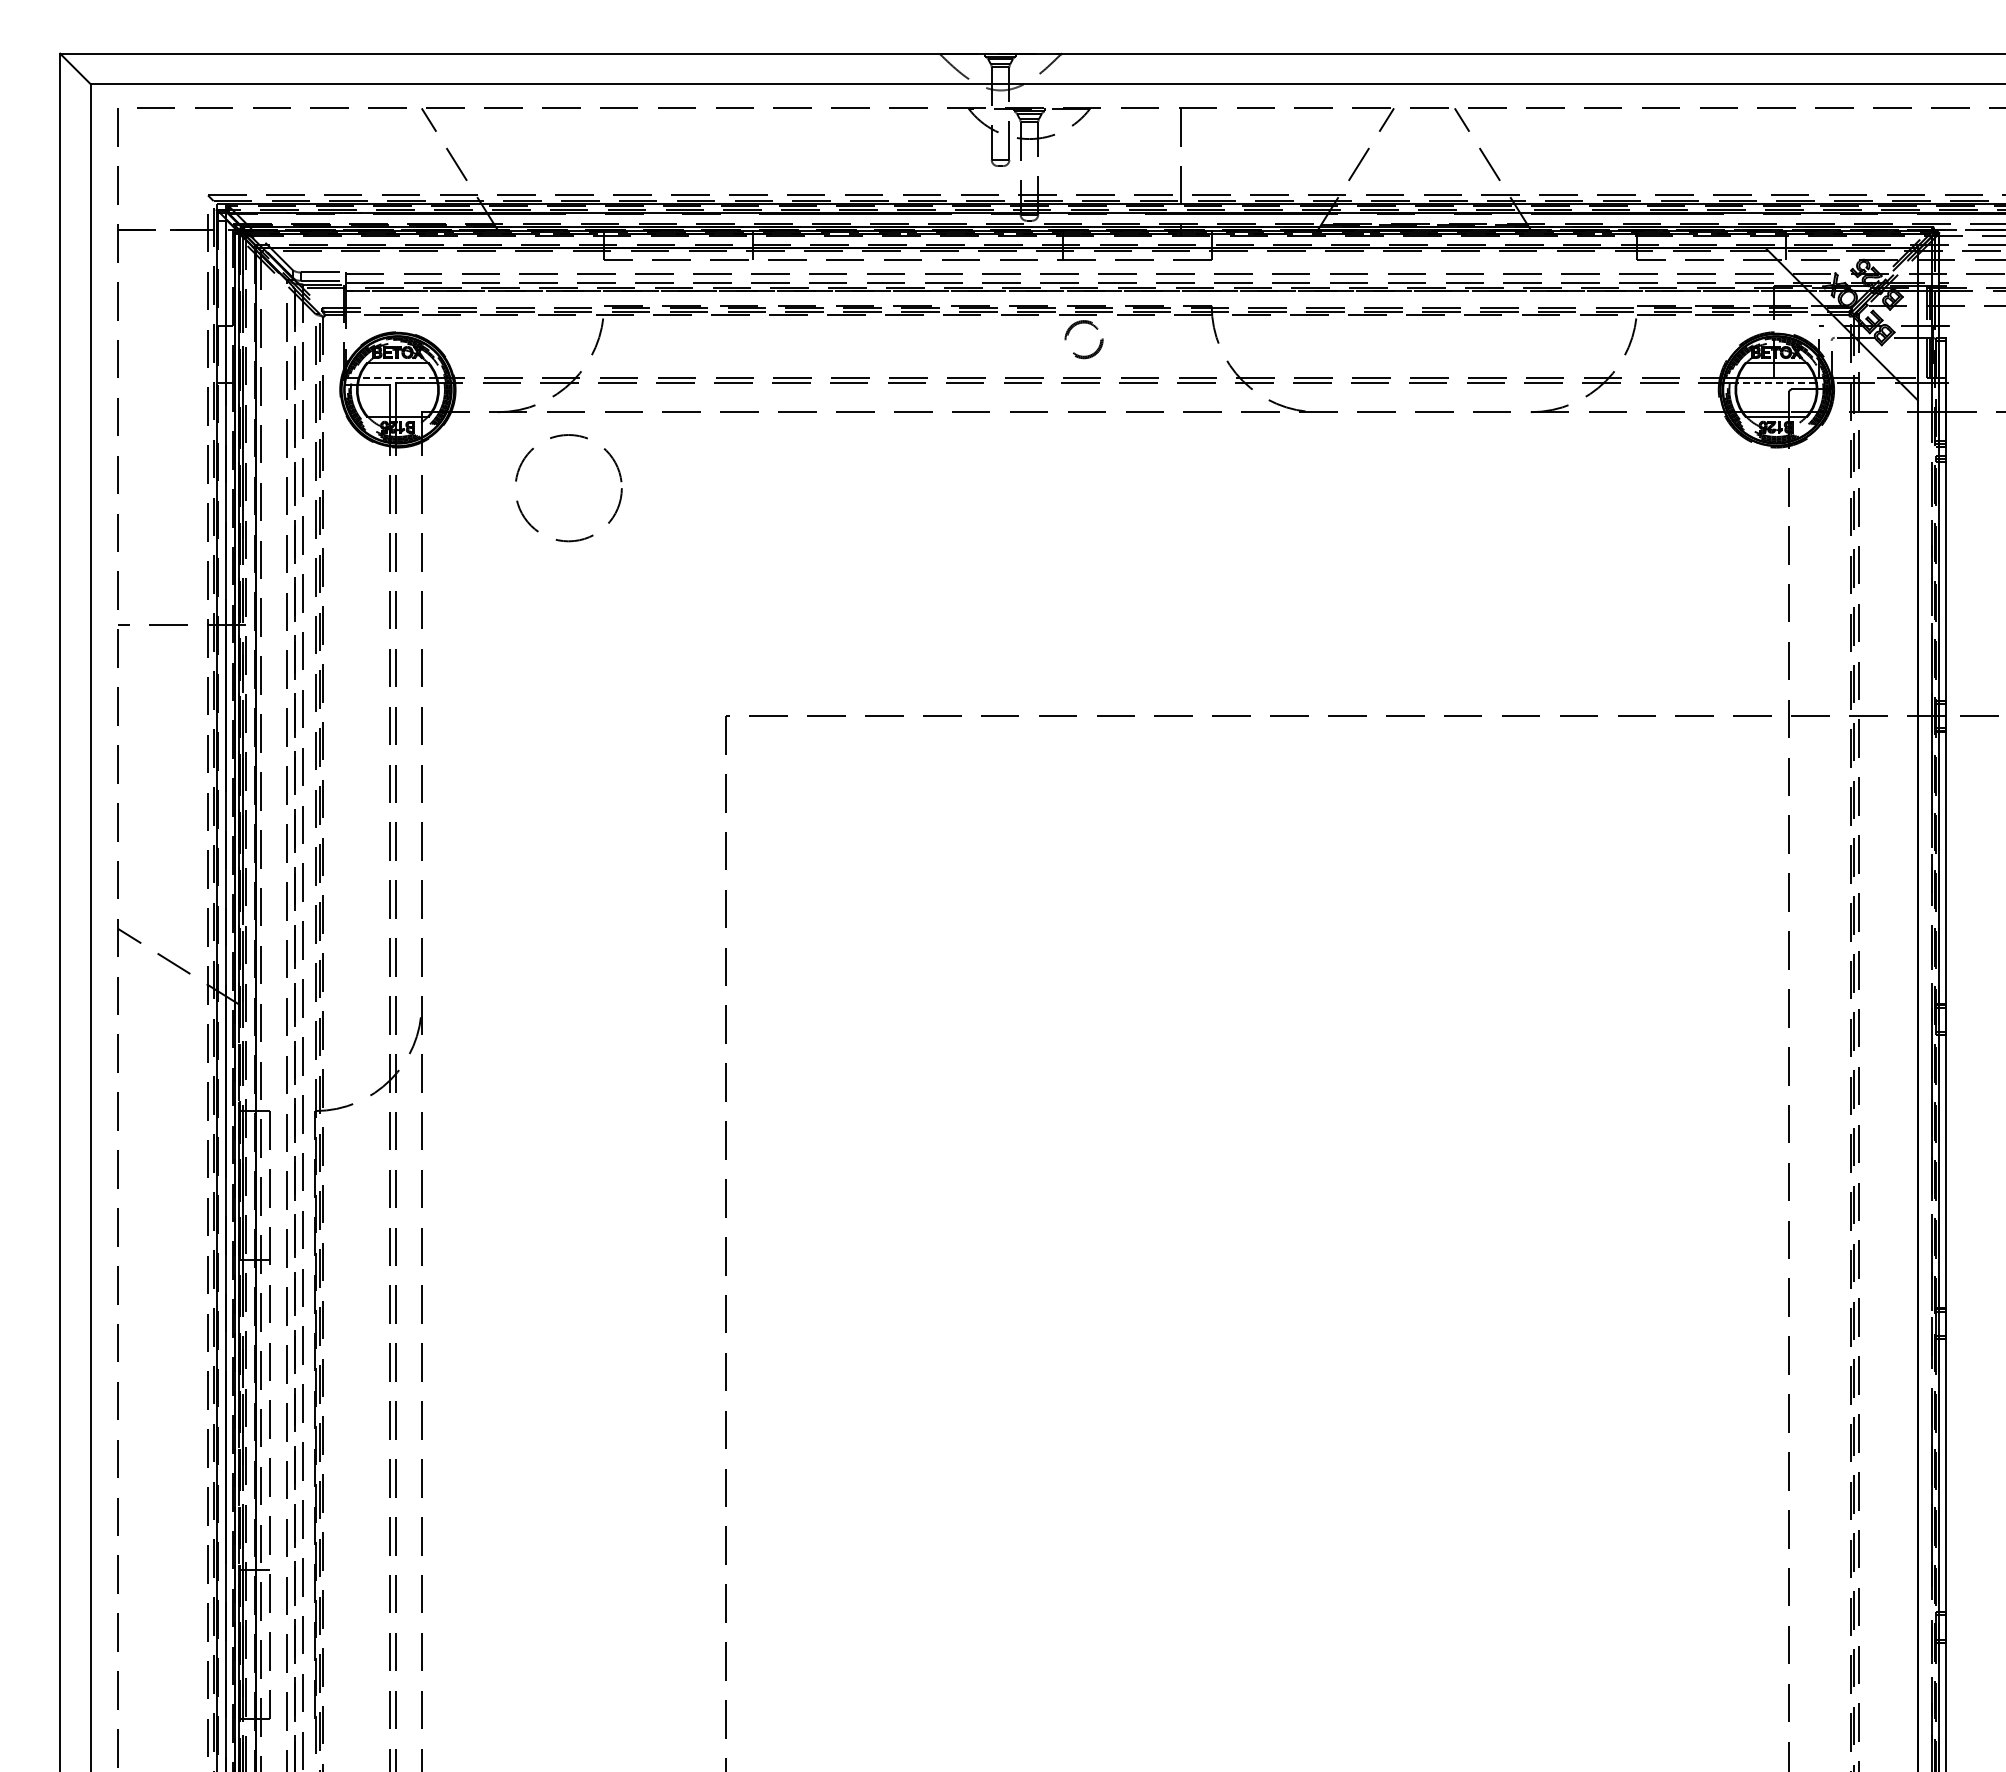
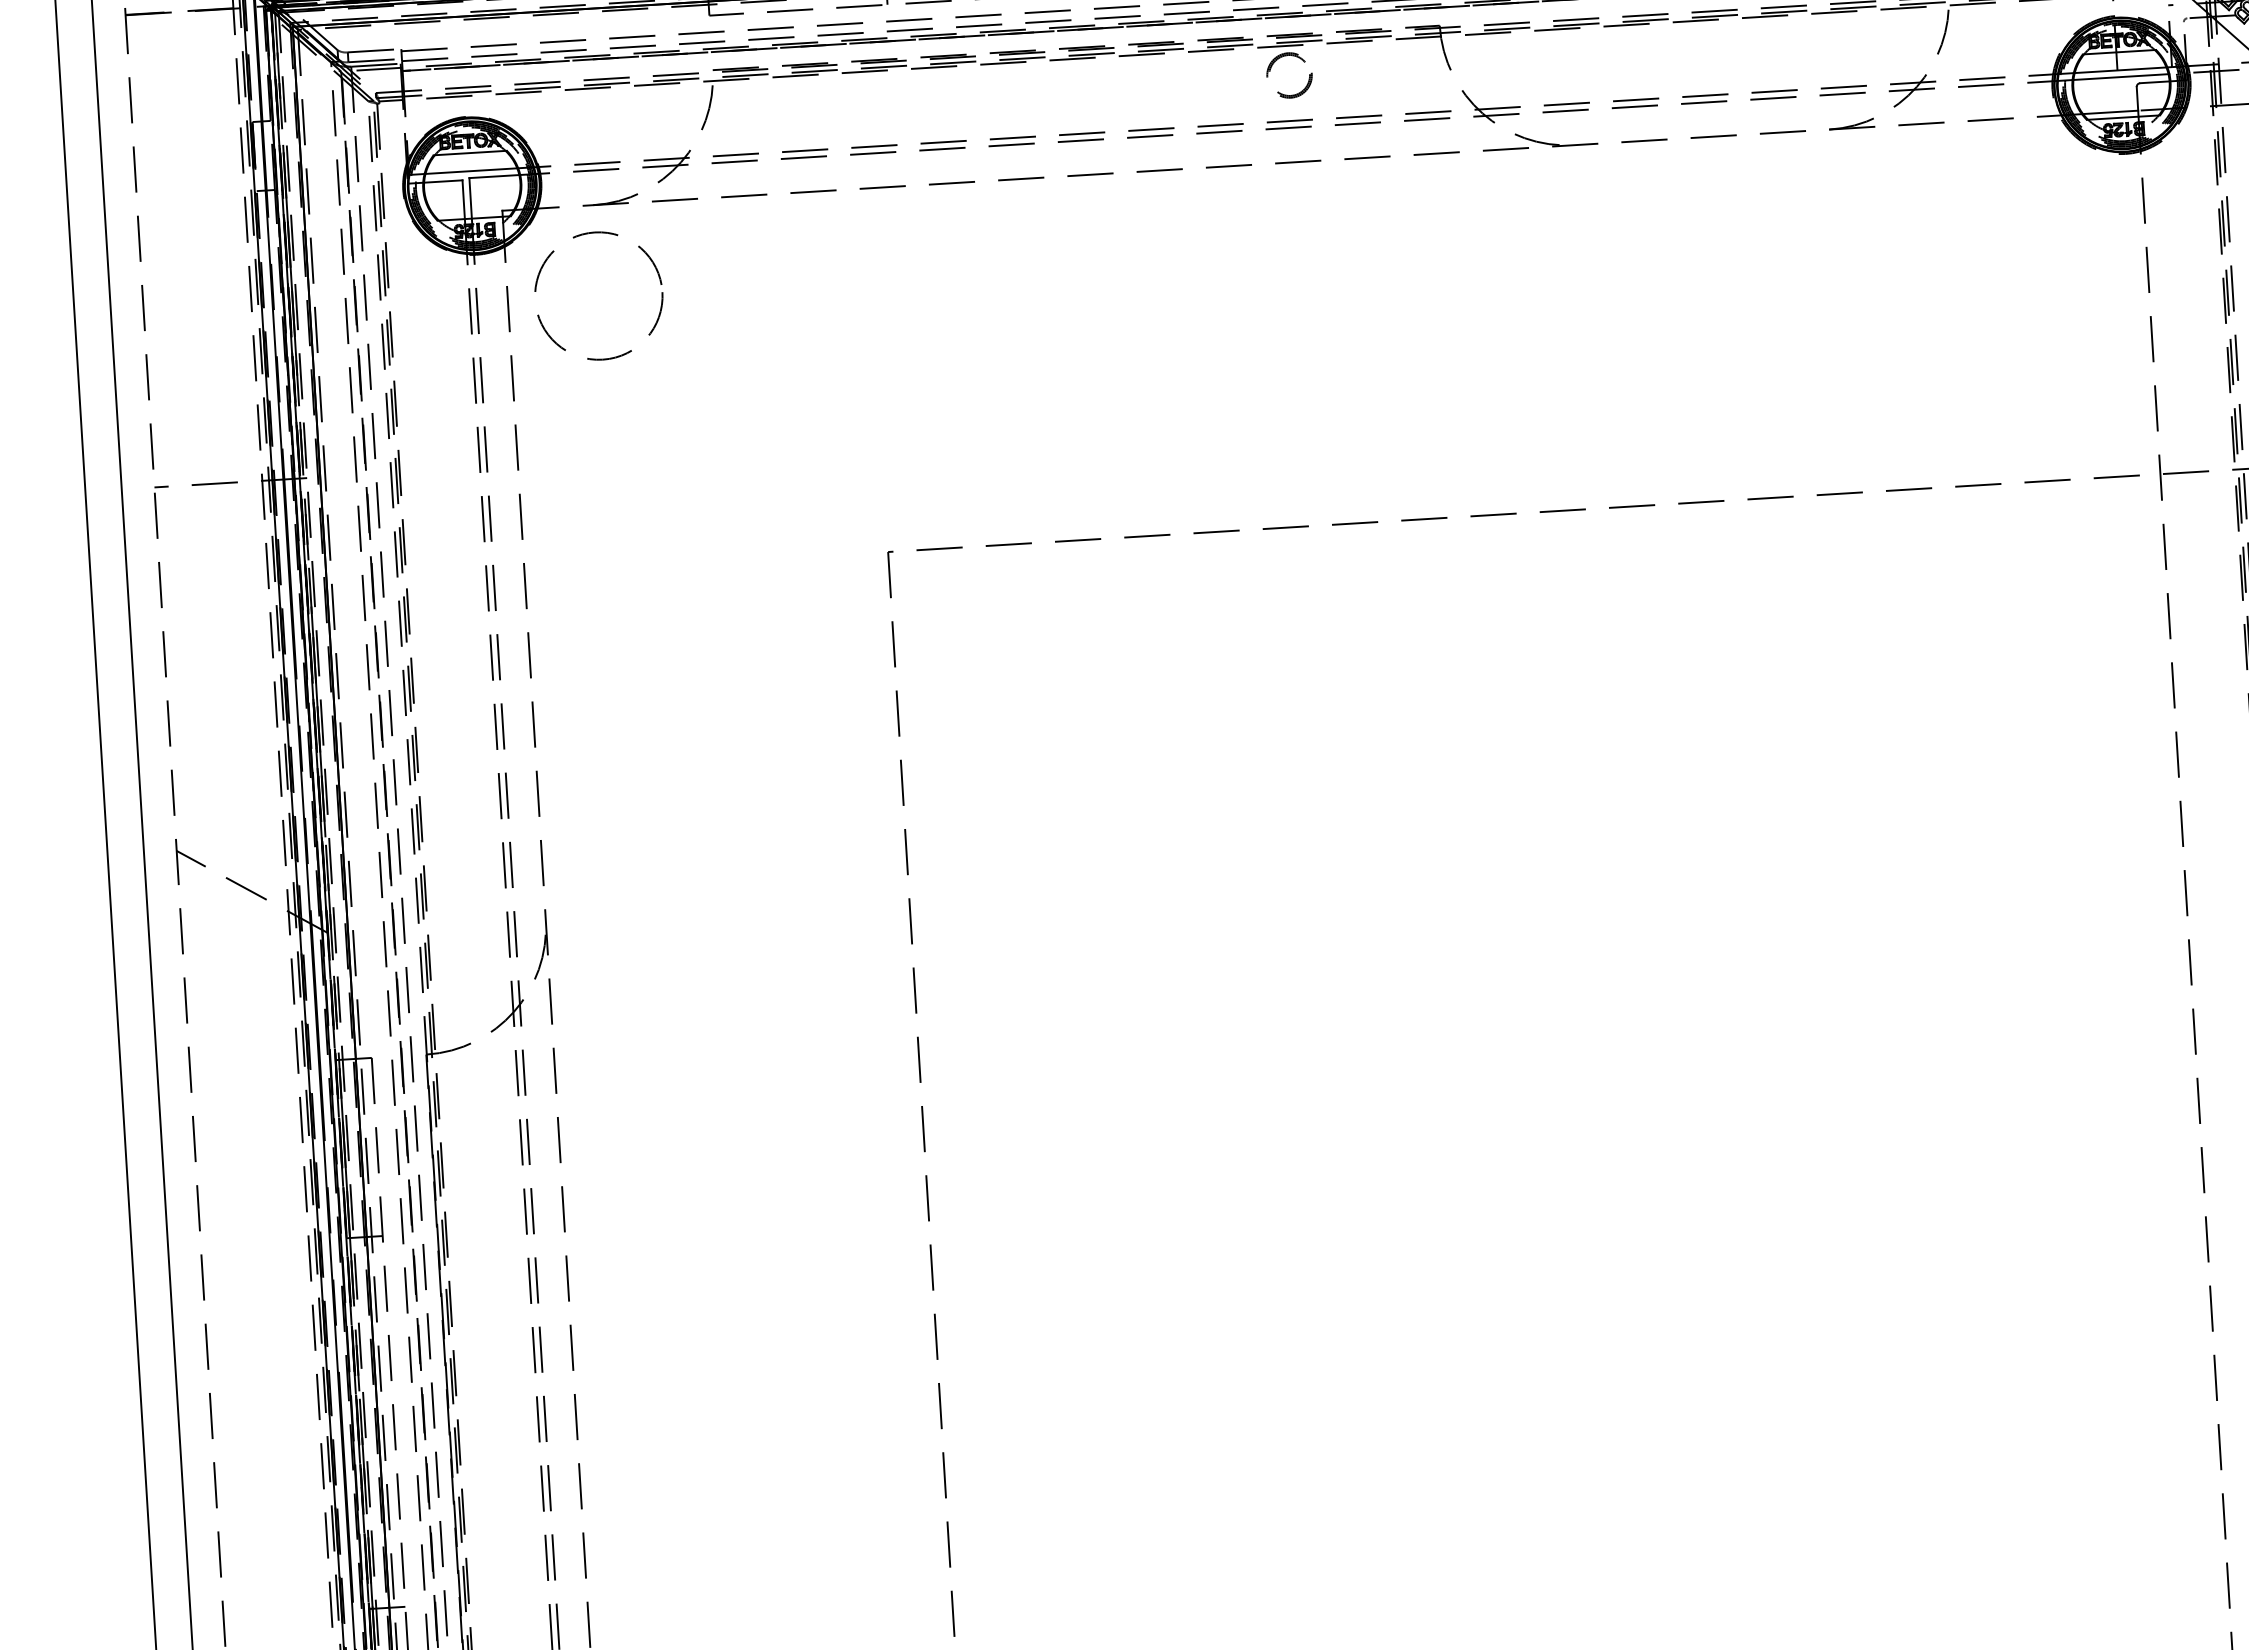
line: (397, 377) -> (470, 170), dashed -> solid
line: (1776, 383) -> (2121, 77), dashed -> solid
circle: (568, 488) -> (598, 296), moved

